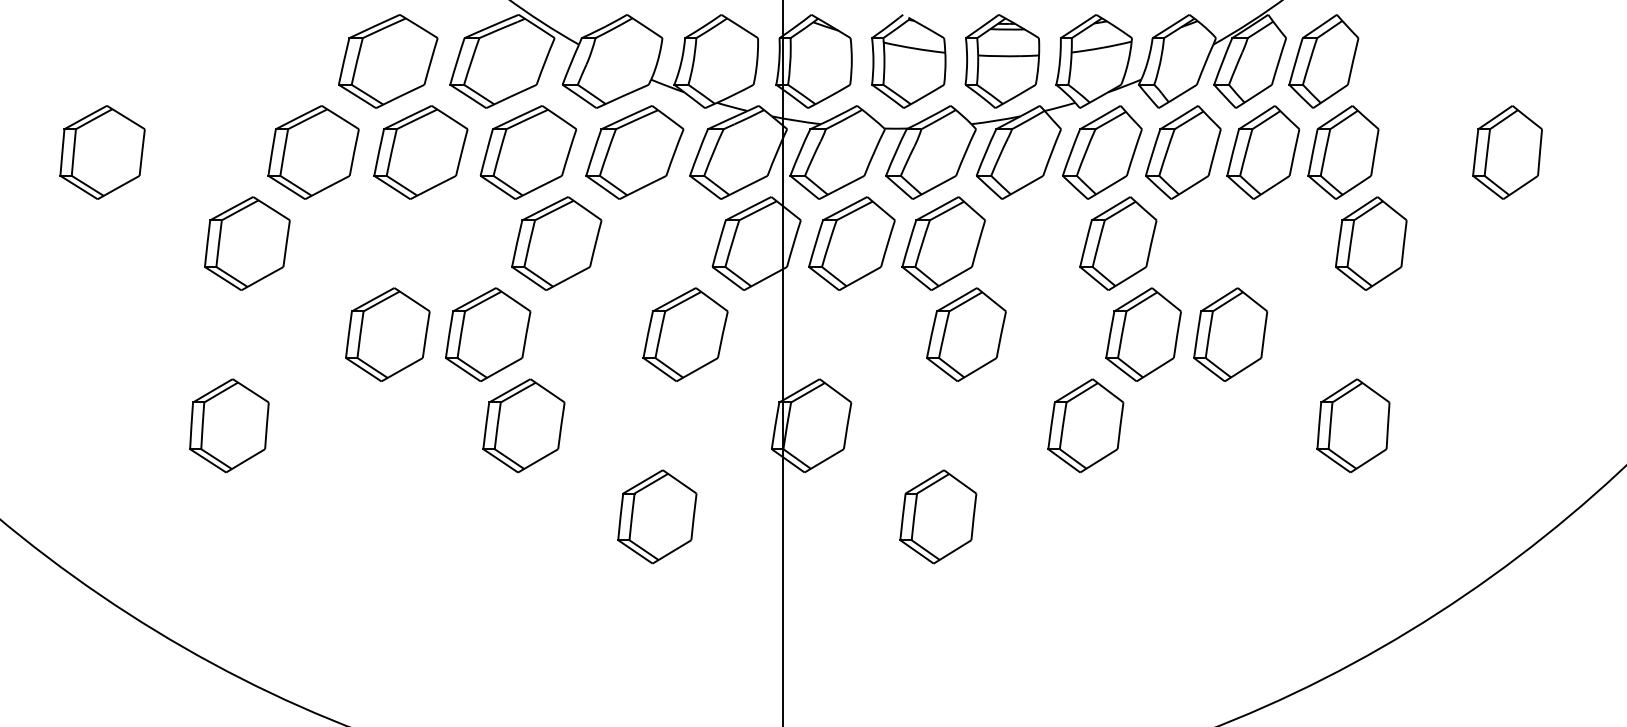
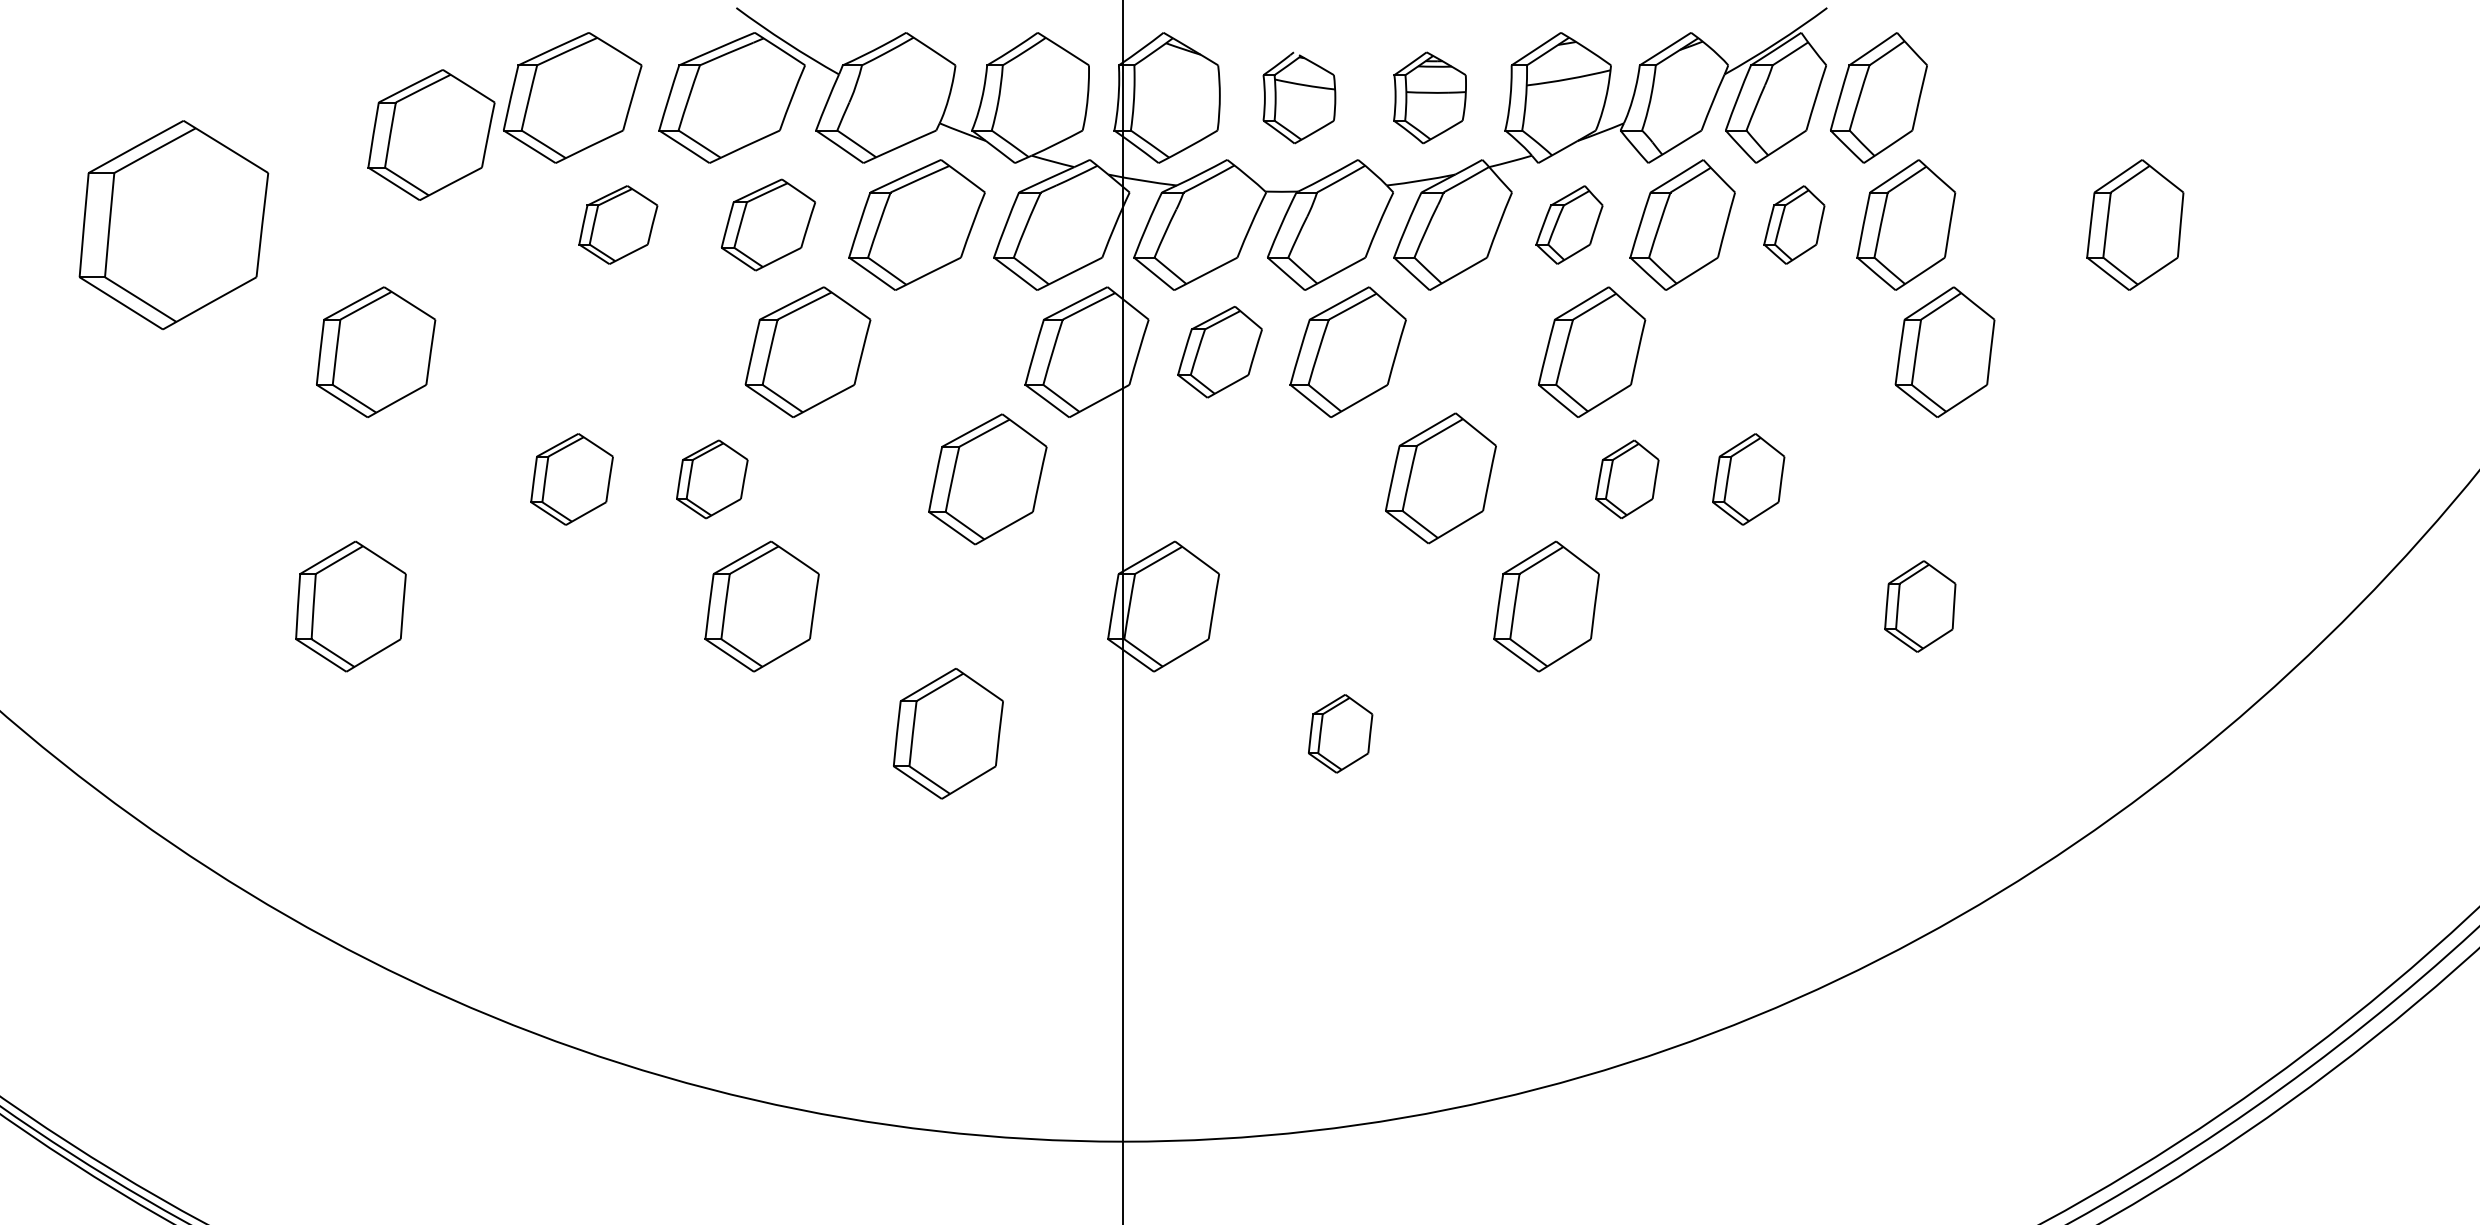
part: (908, 61) -> (1299, 97), size x0.7
part: (1001, 61) -> (1429, 97), size x0.7
part: (102, 152) -> (173, 224), size x1.6
part: (313, 152) -> (431, 134), moved
part: (421, 152) -> (618, 224), size x0.6
part: (528, 152) -> (768, 224), size x0.7
part: (1102, 152) -> (1569, 224), size x0.6
part: (1263, 152) -> (1794, 224), size x0.6
part: (851, 243) -> (1219, 351), size x0.7
part: (387, 334) -> (571, 479), size x0.7
part: (488, 334) -> (712, 479), size x0.6
part: (966, 334) -> (1440, 478), moved
part: (1143, 334) -> (1627, 479), size x0.6
part: (1230, 334) -> (1748, 479), size x0.7
part: (1353, 425) -> (1920, 606), size x0.7
part: (938, 516) -> (1340, 733), size x0.6

